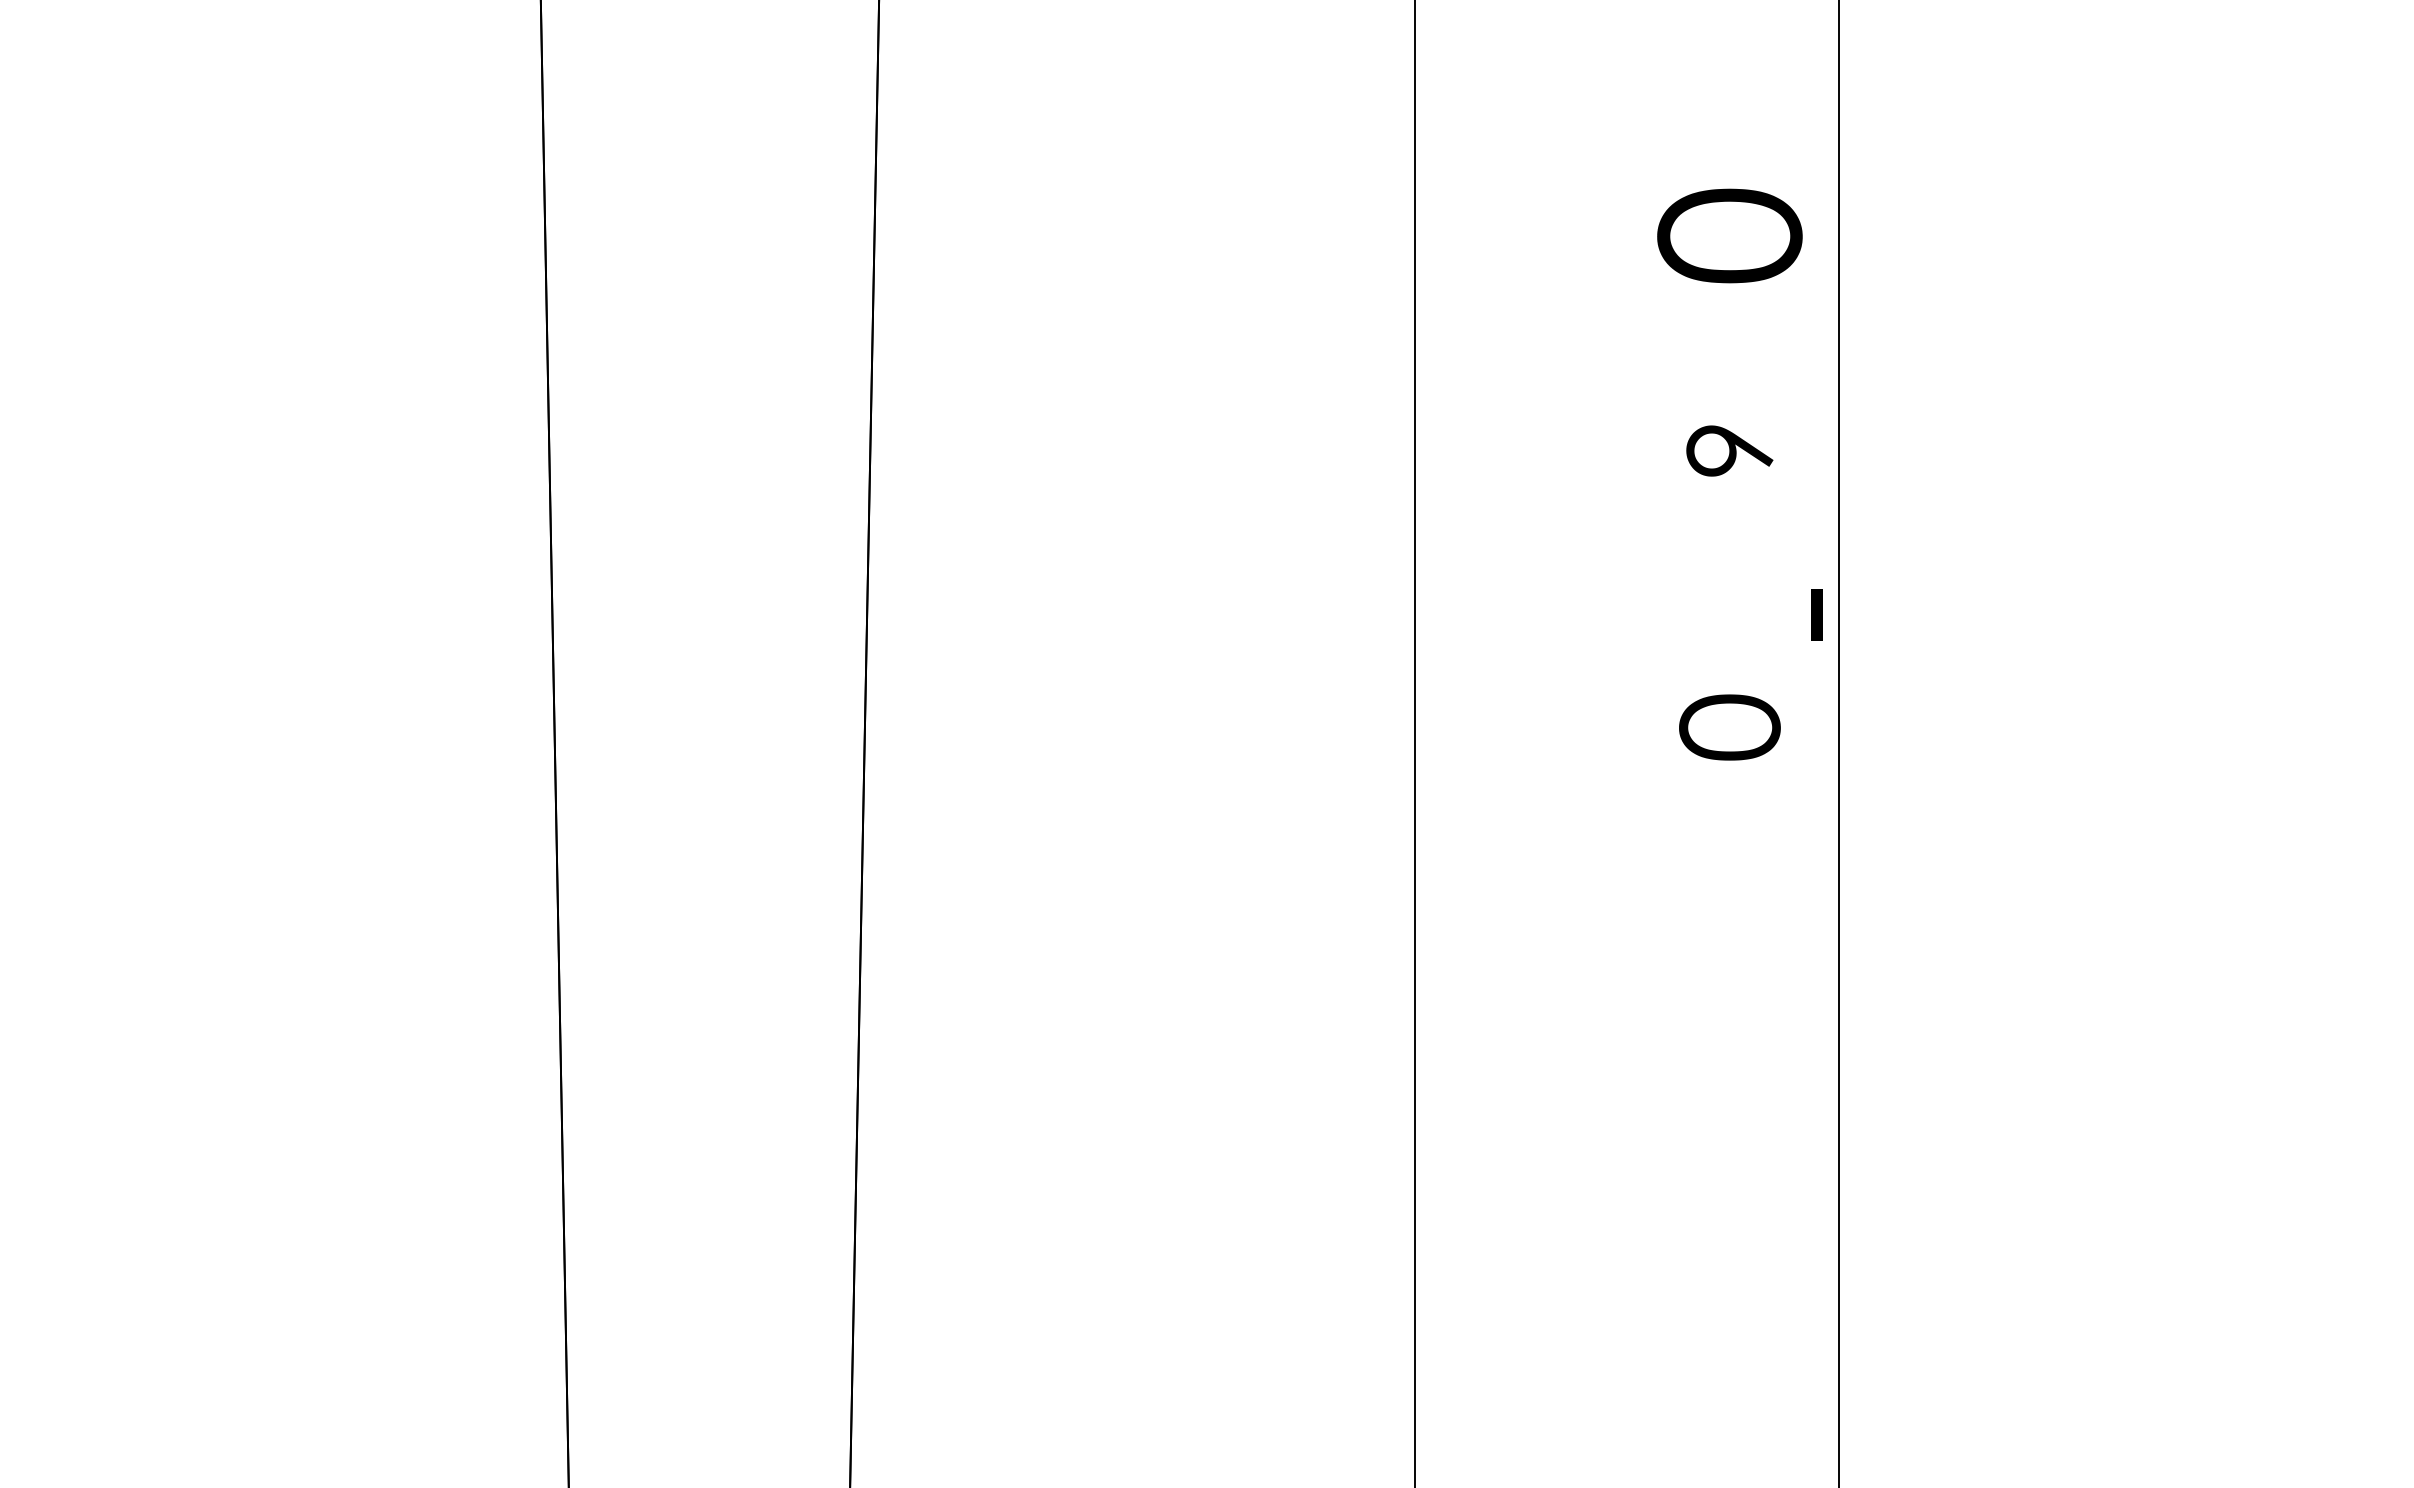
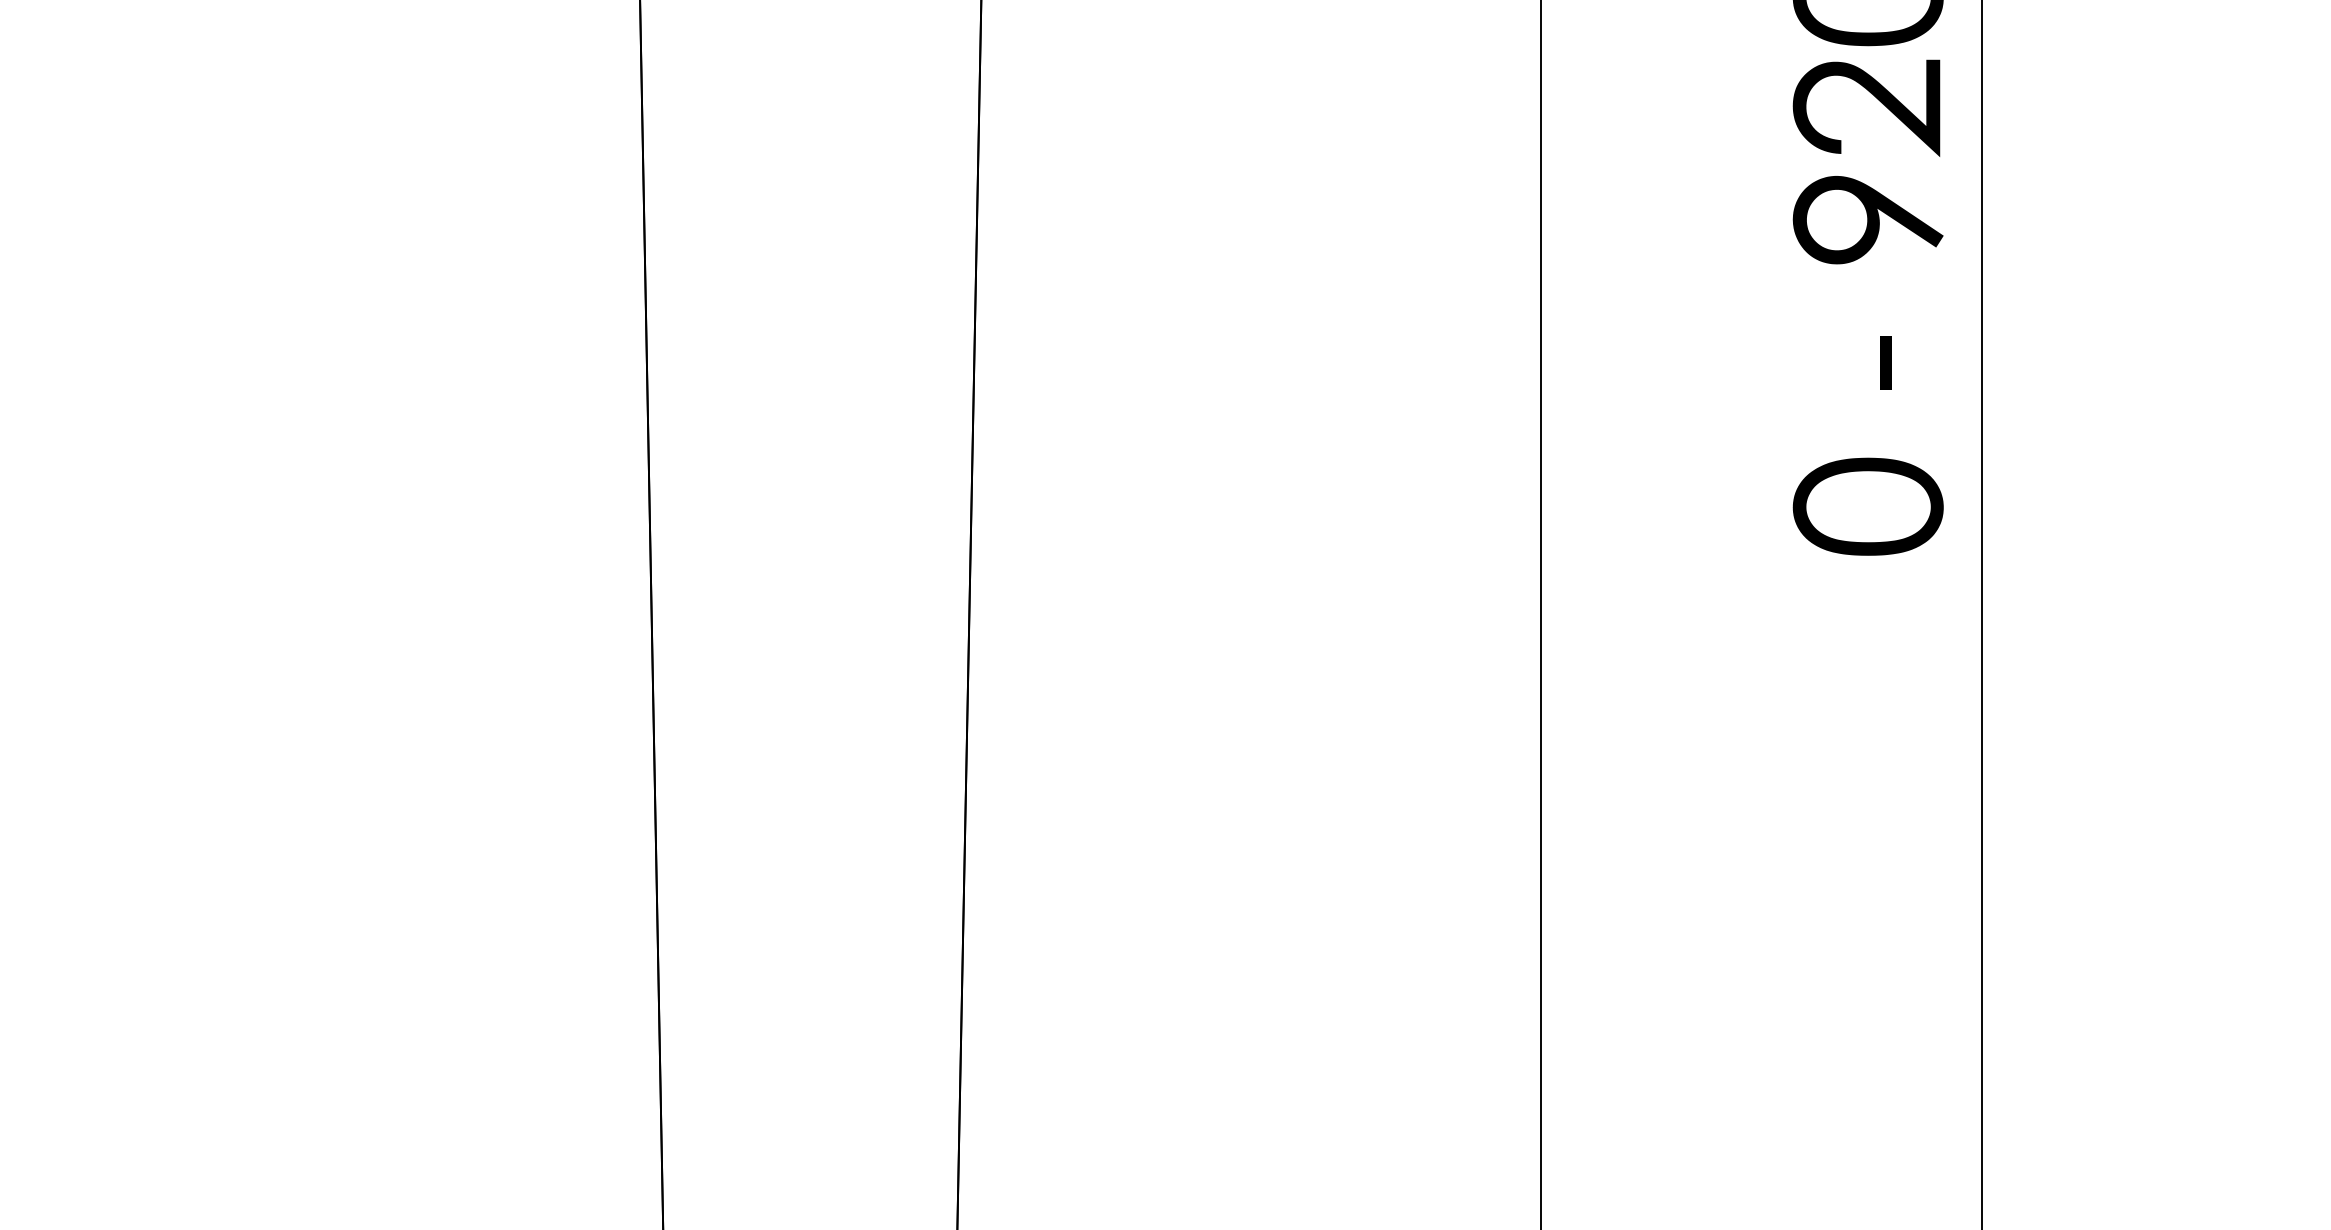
part: (1737, 333) -> (1876, 98), added
part: (1729, 450) -> (1867, 219), size x1.67
part: (1816, 614) -> (1885, 362), moved
part: (1729, 727) -> (1867, 506), size x1.43

